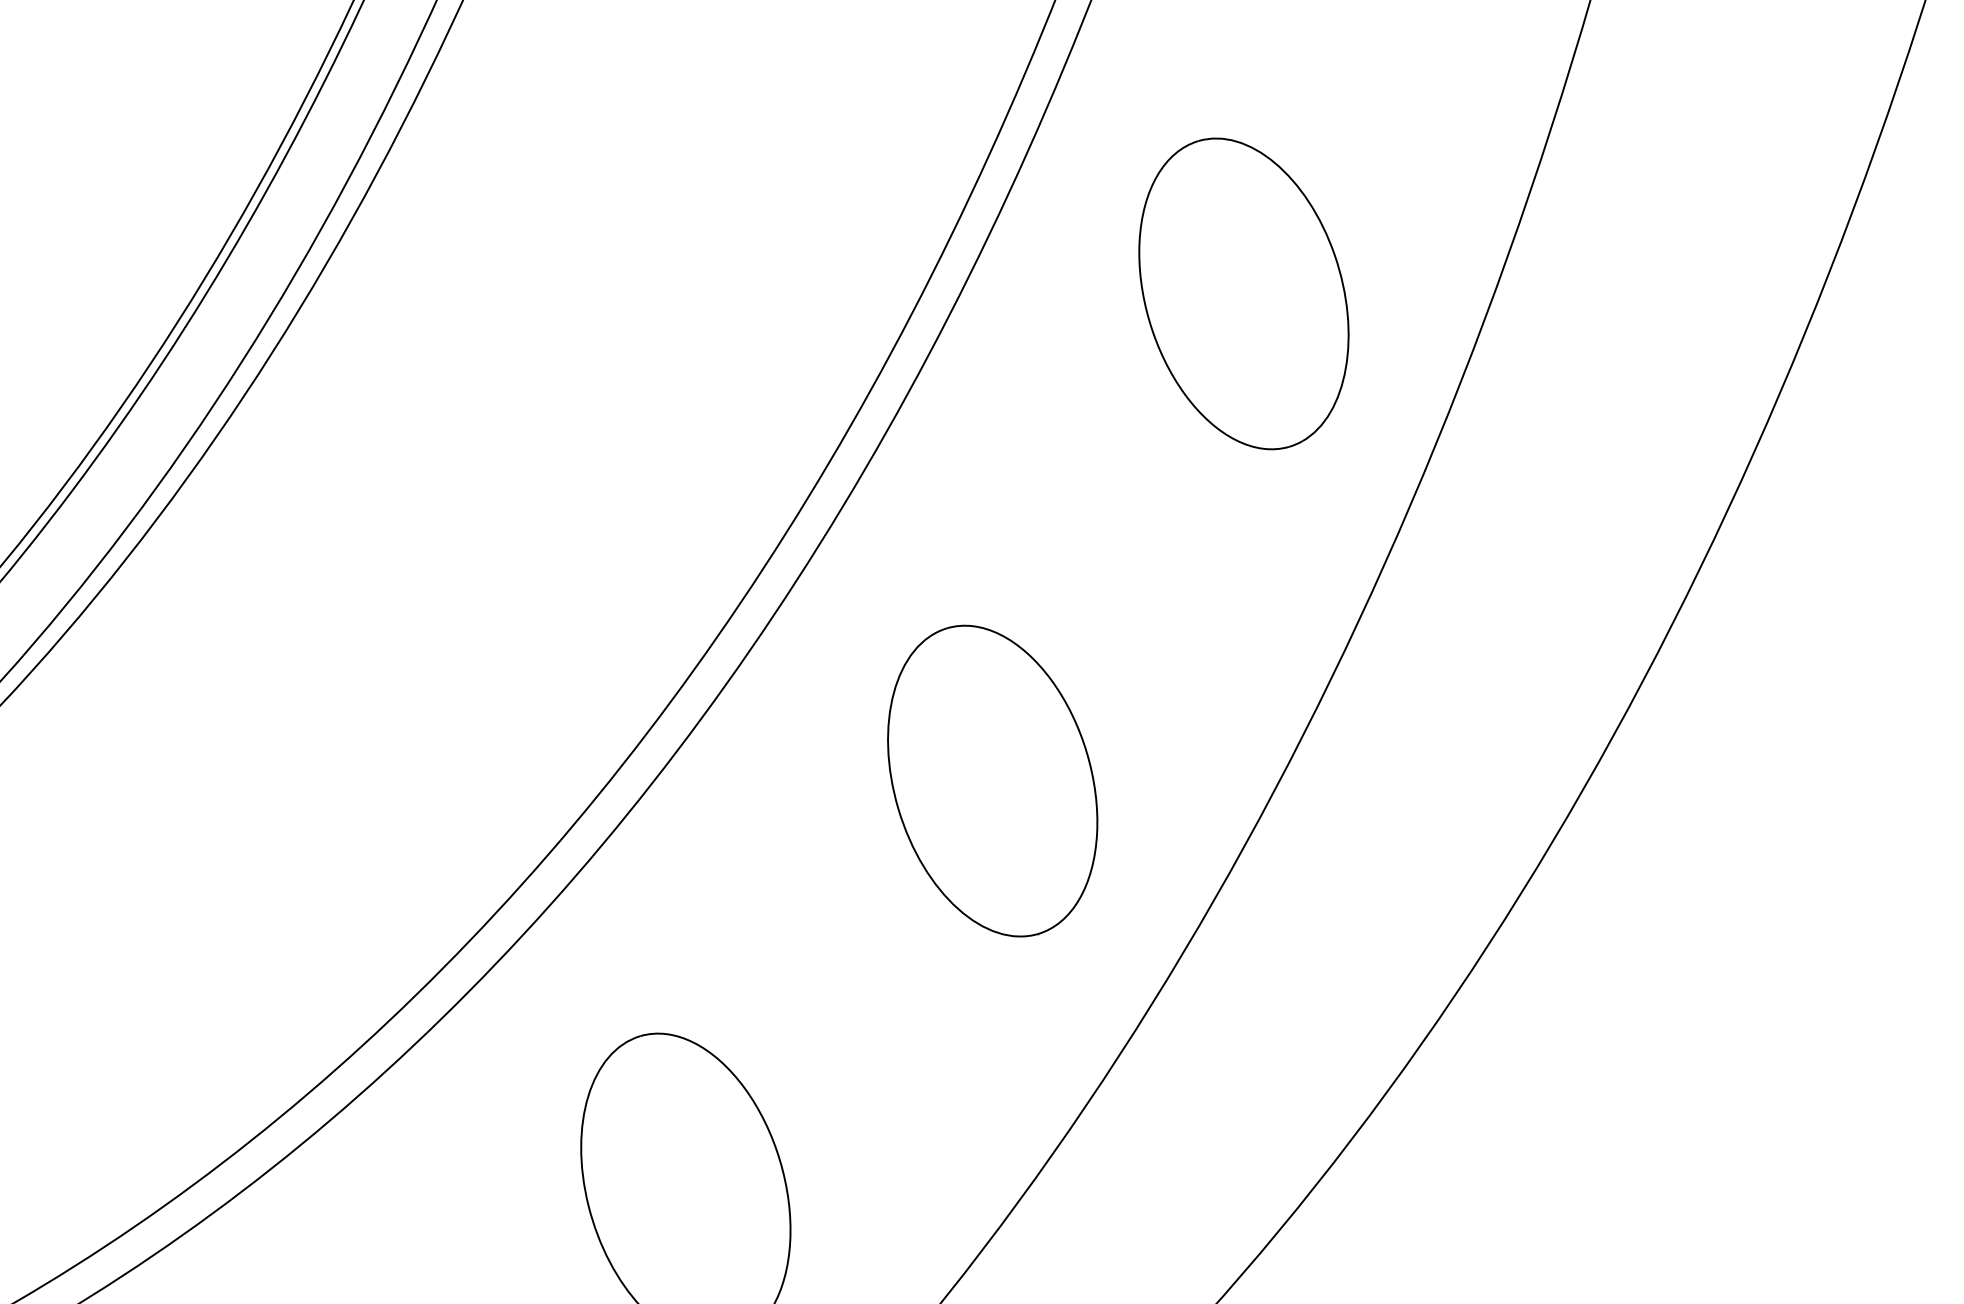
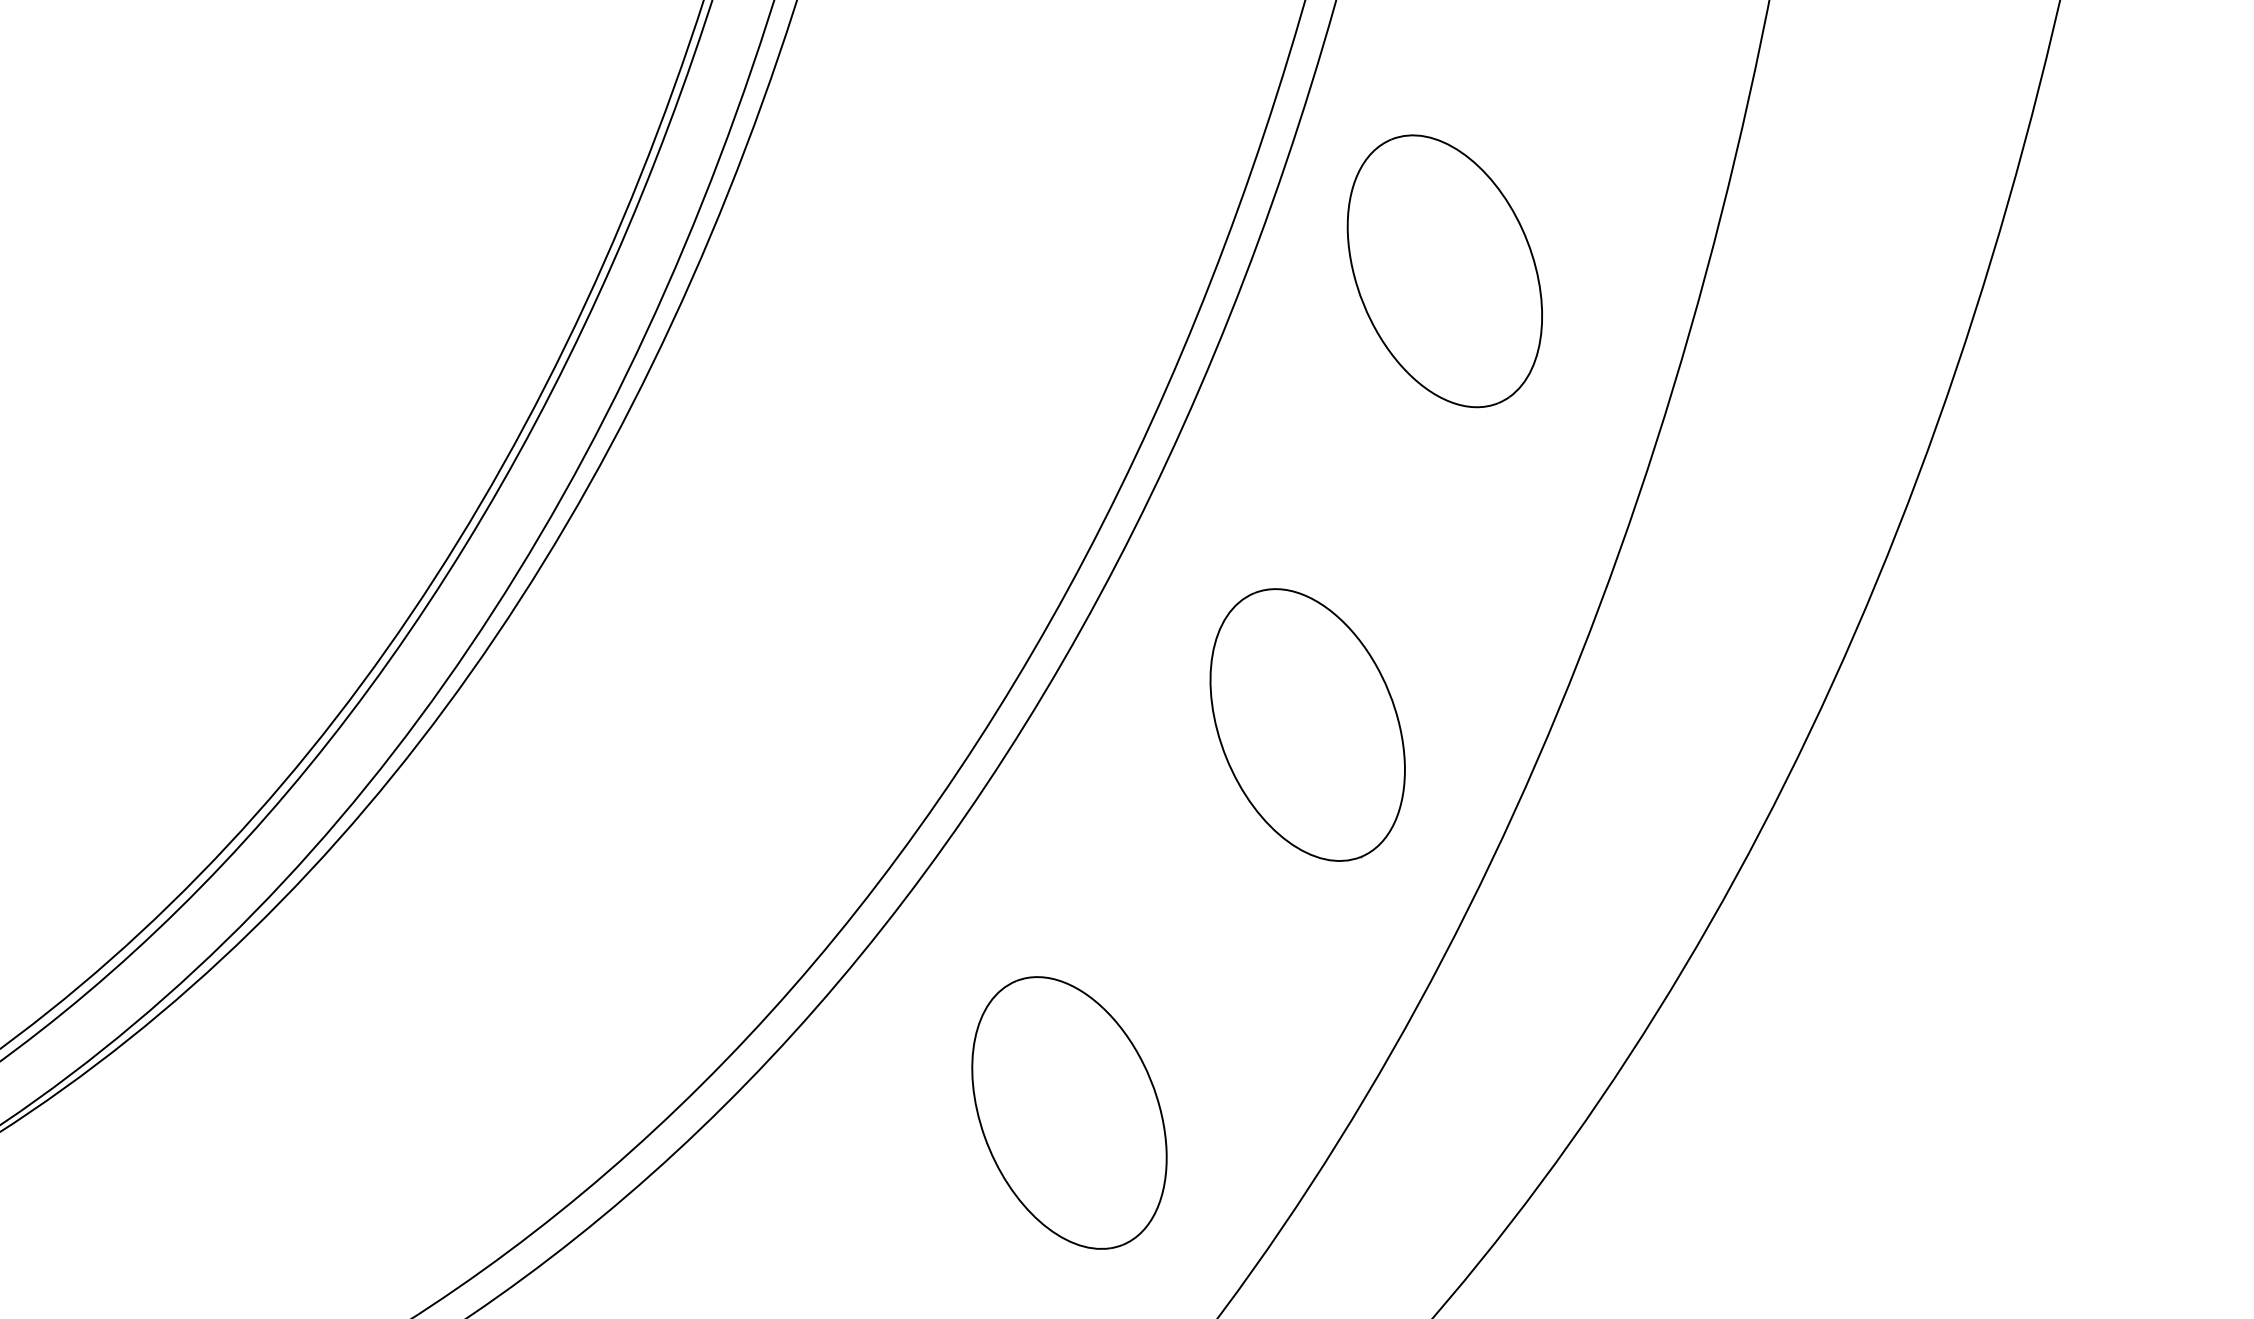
part: (1243, 294) -> (1444, 271), moved

